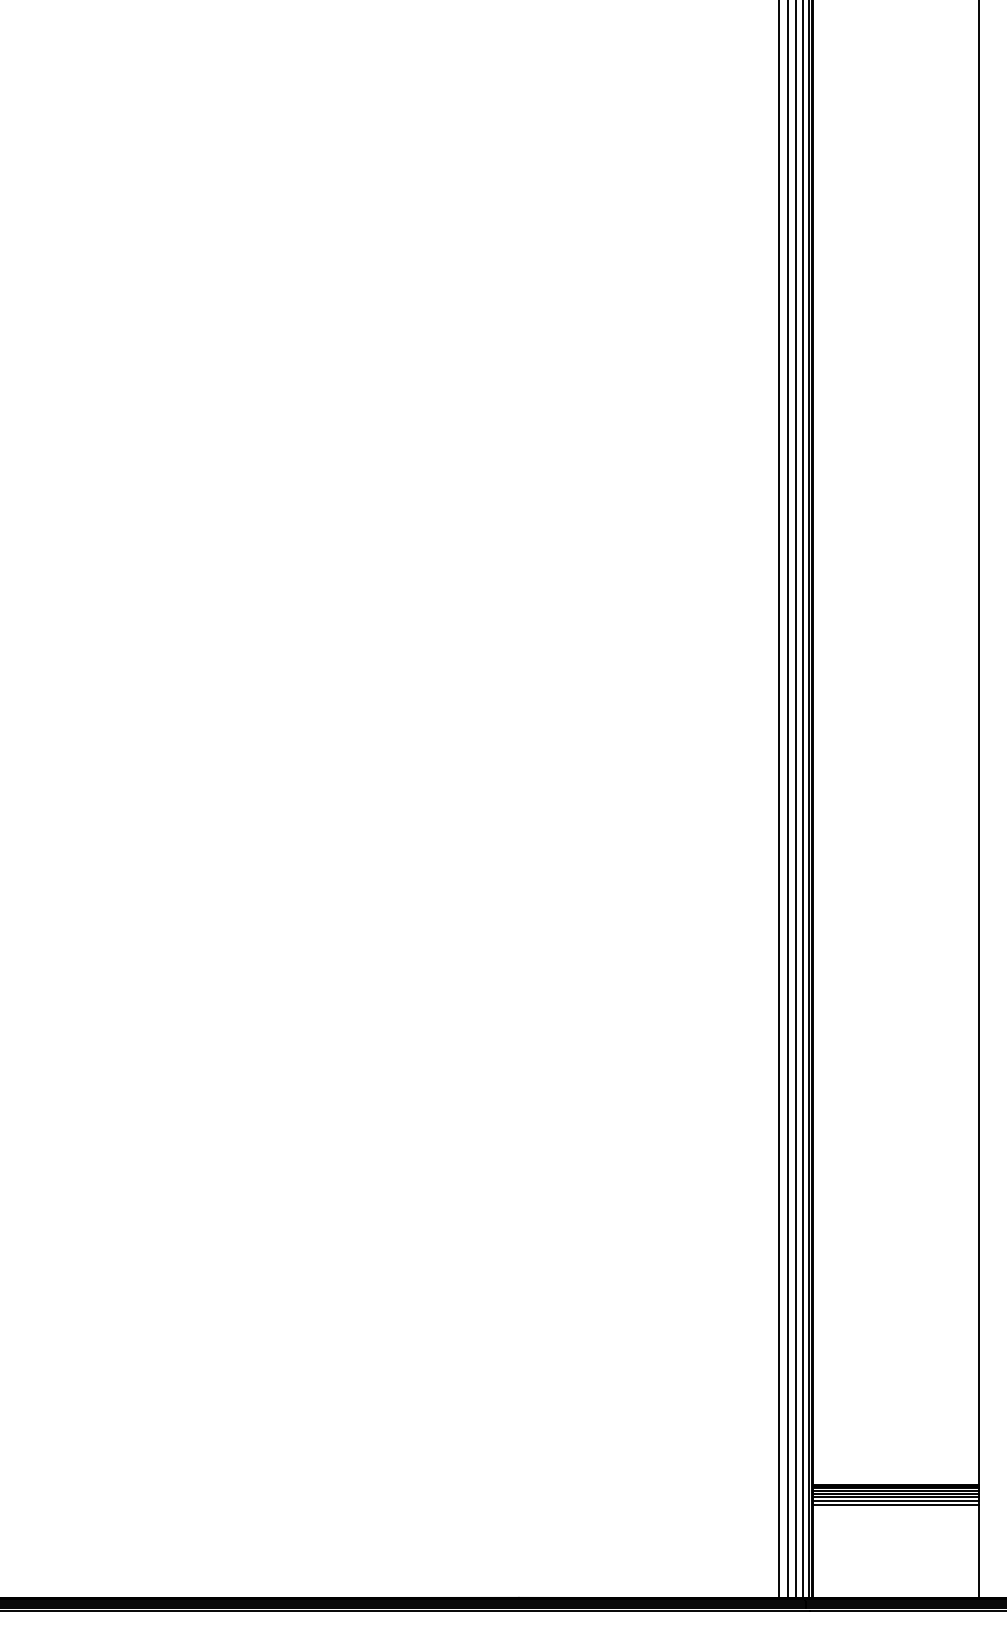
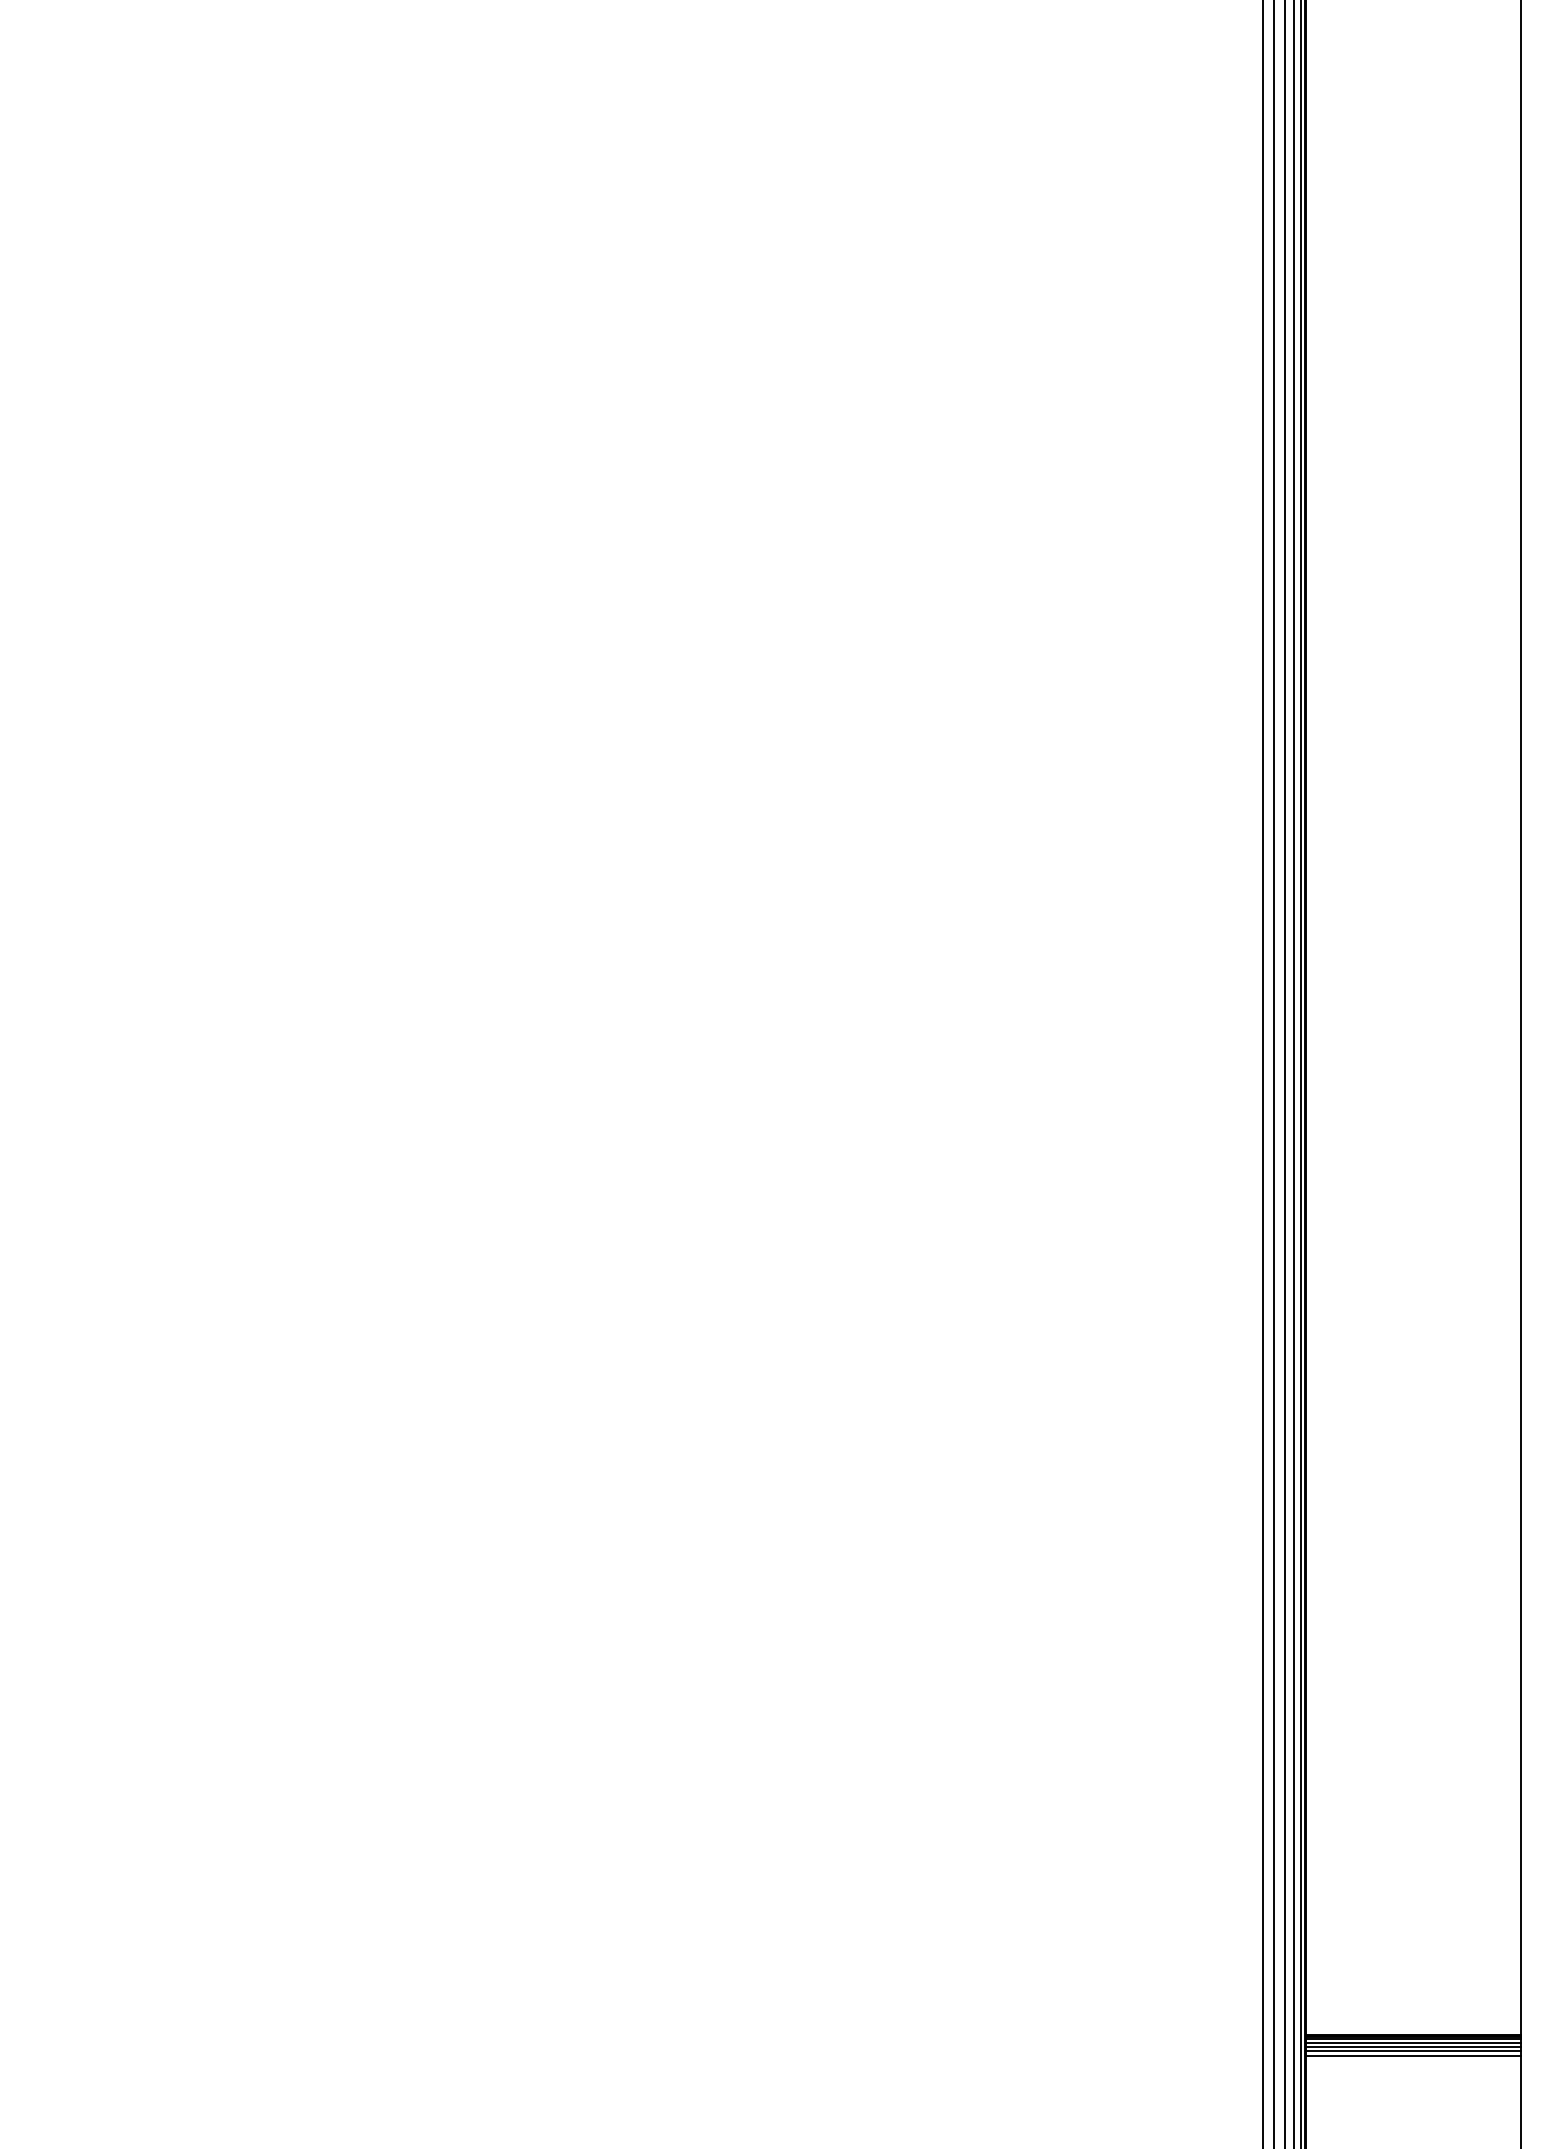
line: (895, 1504) -> (1413, 2060), removed

